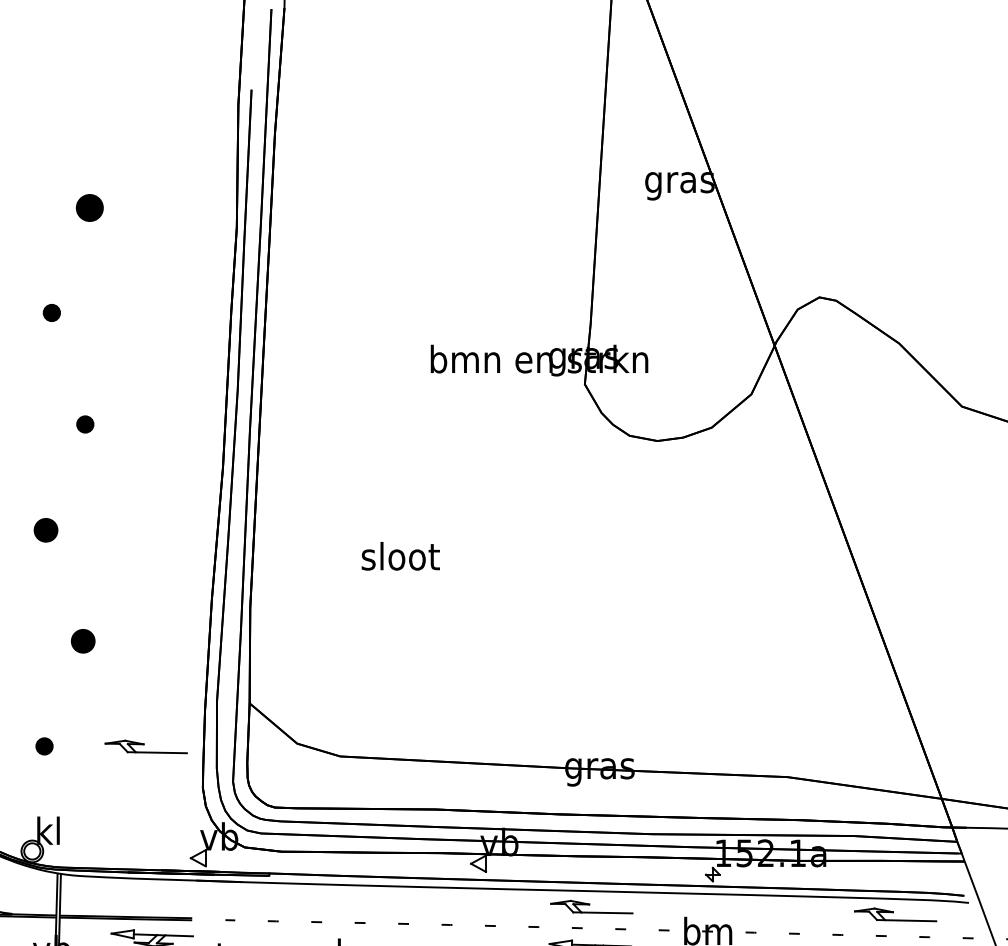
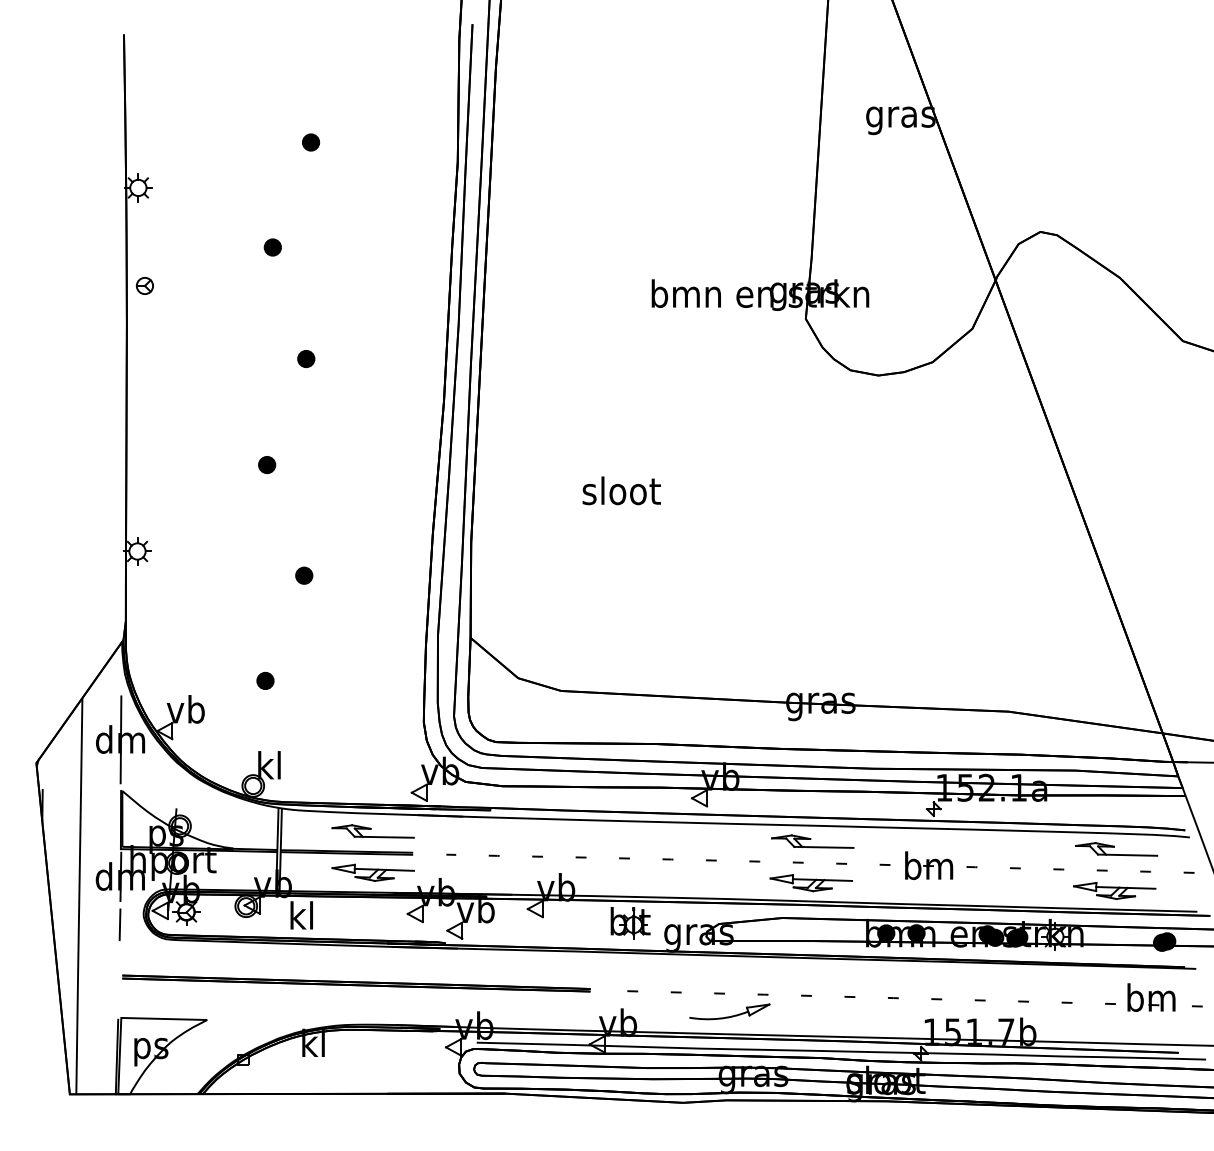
part: (90, 207) -> (311, 142), size x0.62
part: (46, 530) -> (267, 465), size x0.71
part: (83, 640) -> (304, 575), size x0.71
part: (145, 746) -> (372, 831), moved

